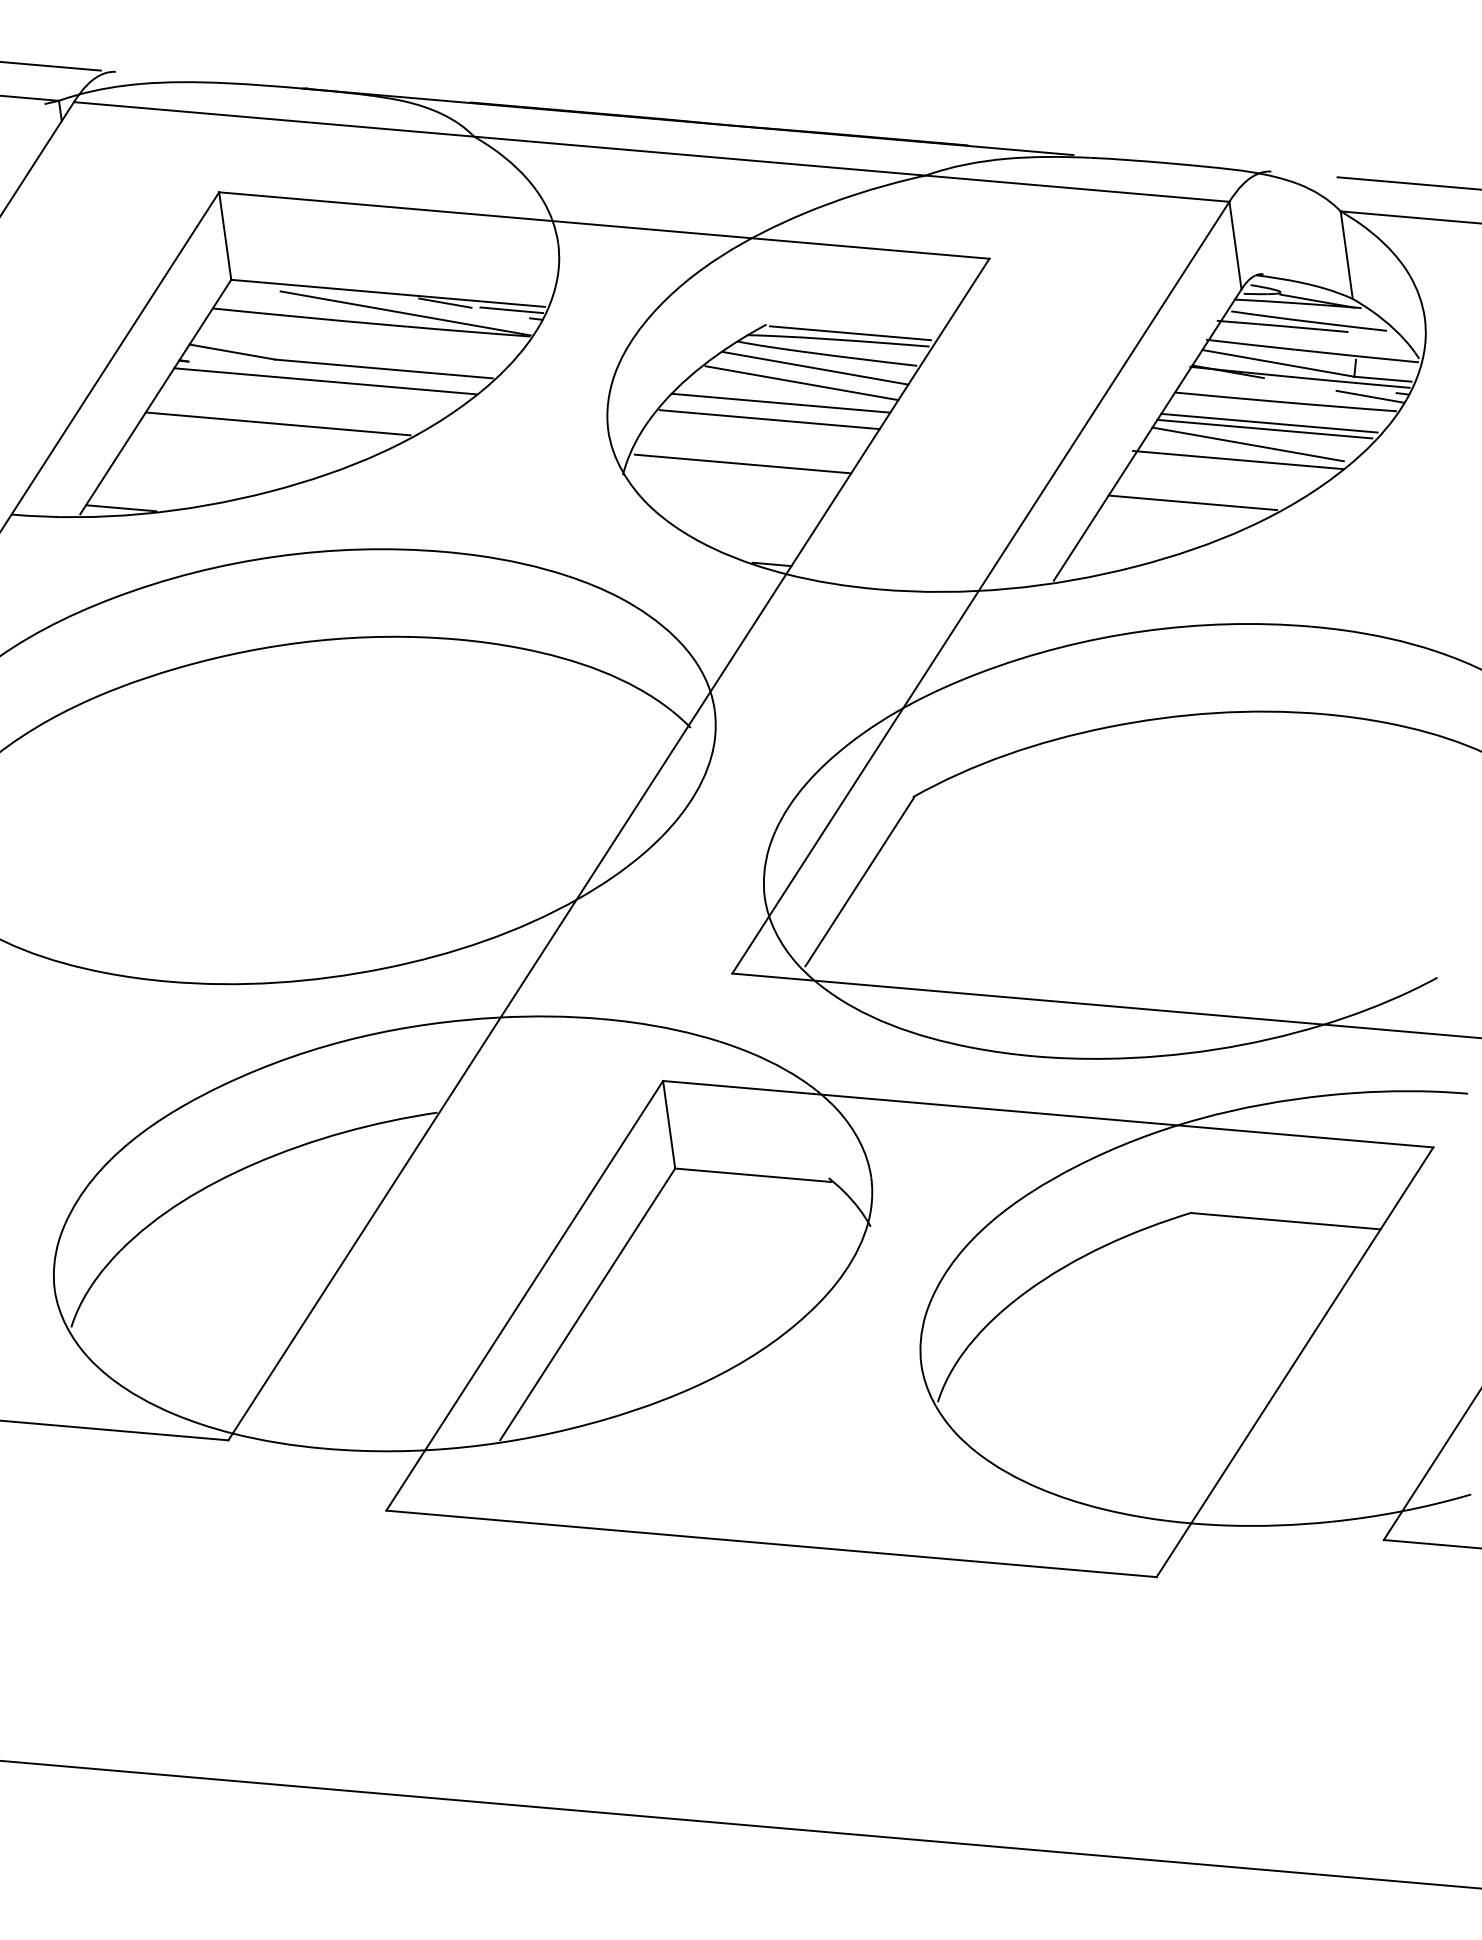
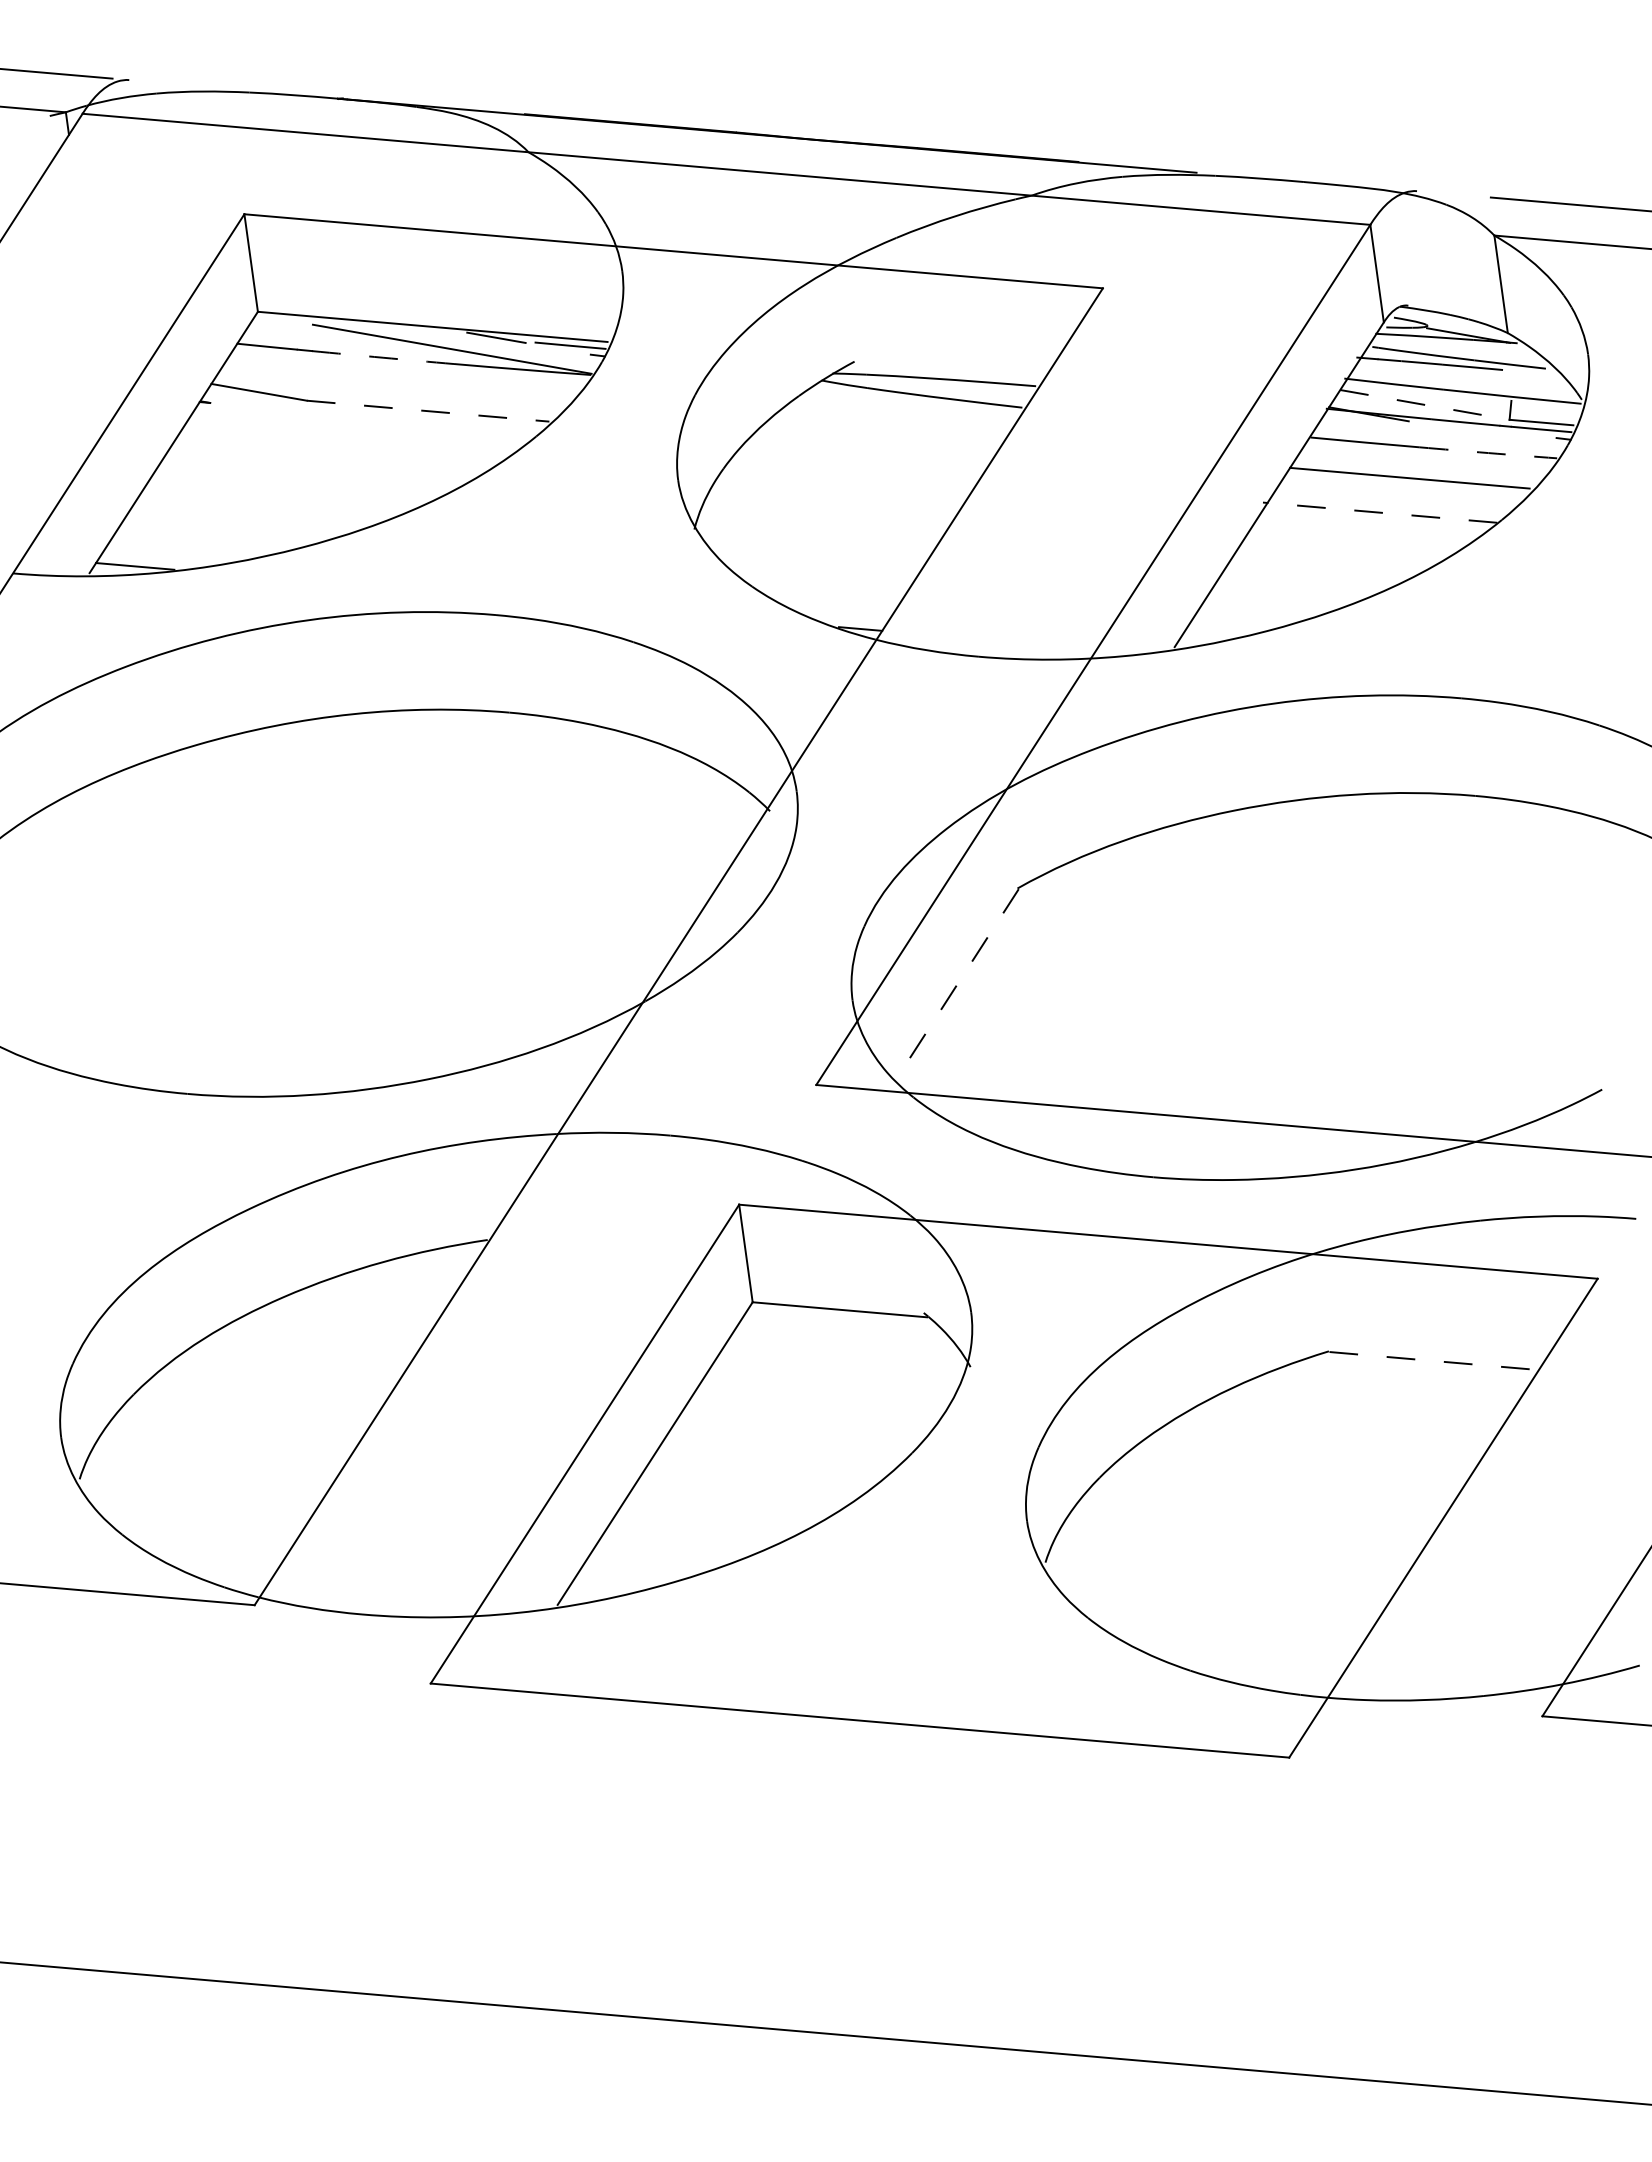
arc: (343, 321) -> (382, 358), solid -> dashed
line: (850, 333) -> (948, 371), removed
line: (1278, 363) -> (1425, 405), solid -> dashed
line: (815, 368) -> (909, 410), removed
line: (384, 369) -> (428, 411), solid -> dashed
line: (325, 381) -> (362, 425), removed
line: (801, 383) -> (893, 427), removed
line: (1369, 396) -> (1526, 441), removed
line: (780, 402) -> (870, 448), removed
arc: (1335, 406) -> (1488, 452), solid -> dashed
line: (769, 419) -> (857, 467), removed
line: (1269, 422) -> (1415, 470), removed
line: (277, 423) -> (309, 471), removed
line: (1247, 444) -> (1390, 495), removed
line: (1238, 460) -> (1380, 513), solid -> dashed
line: (742, 463) -> (827, 516), removed
line: (1192, 502) -> (1329, 559), removed
line: (859, 882) -> (958, 983), solid -> dashed
line: (1287, 1221) -> (1435, 1361), solid -> dashed

